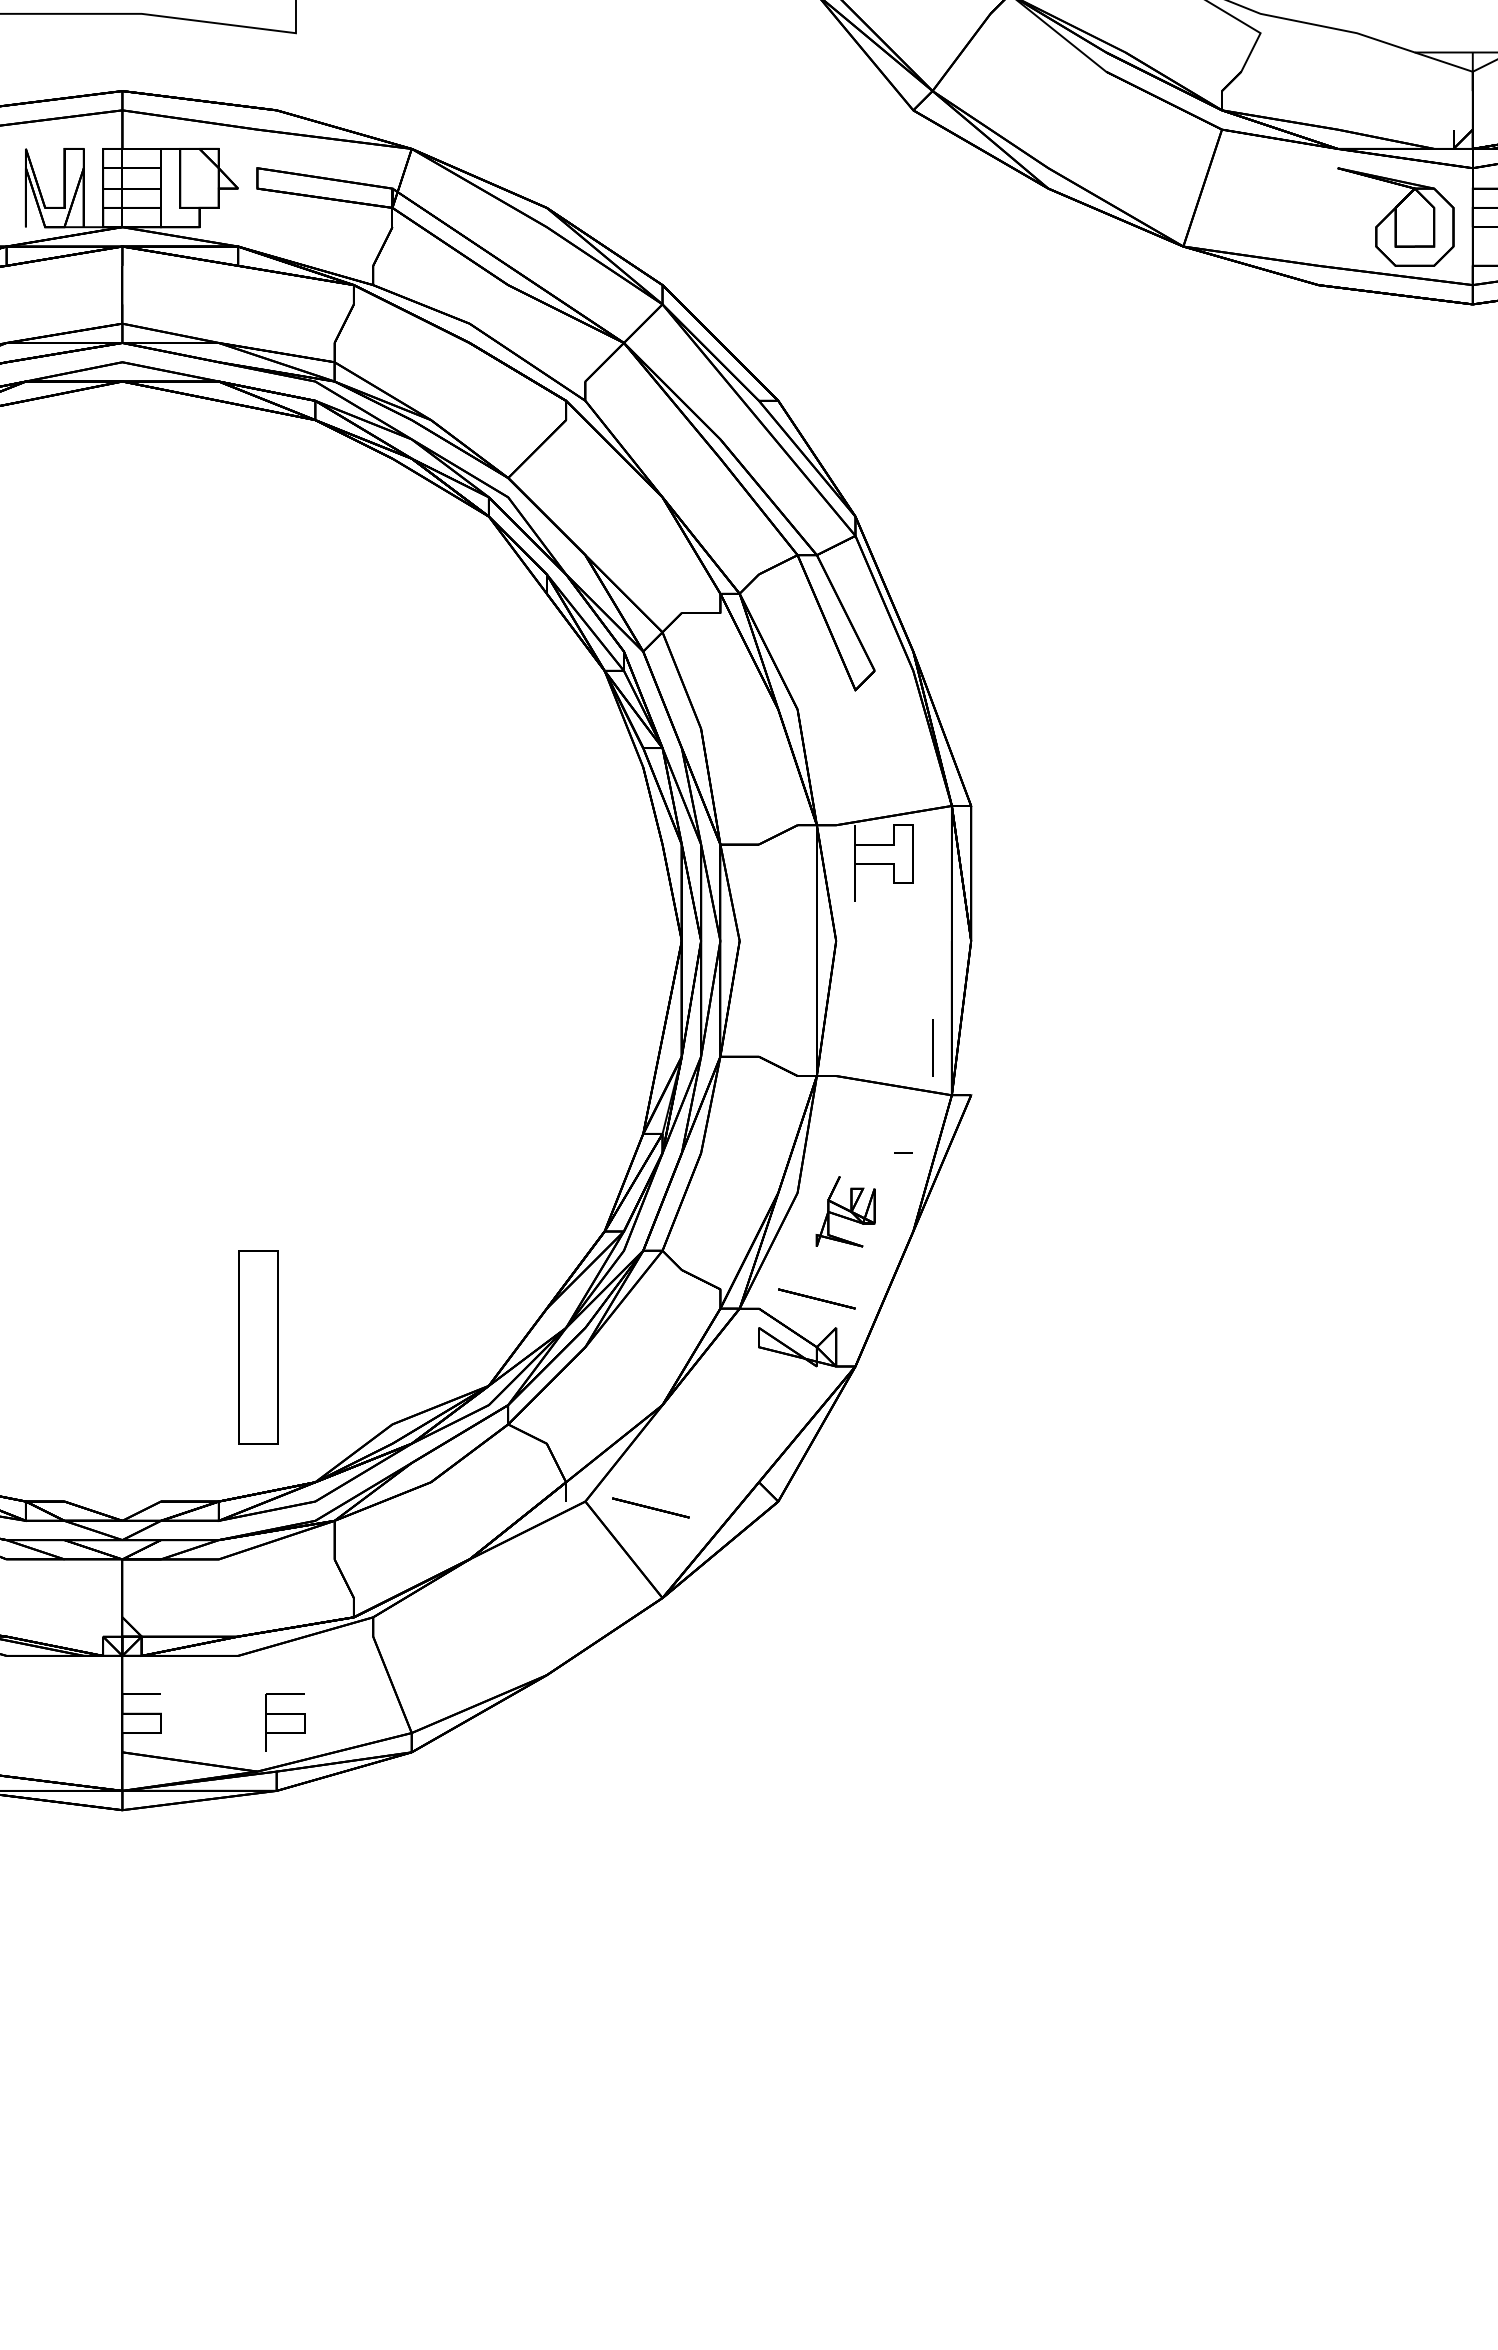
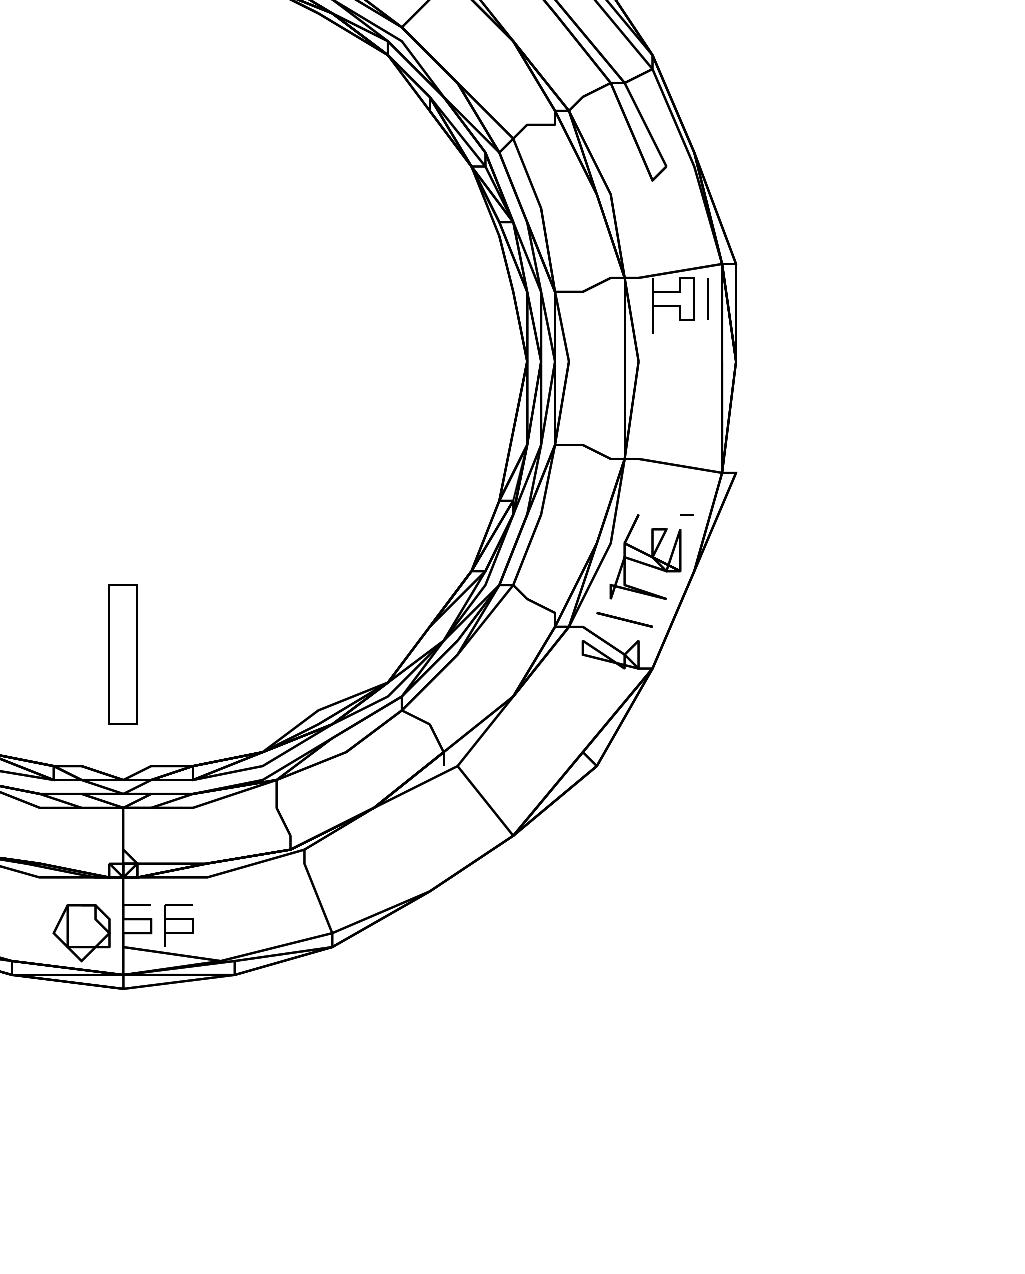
line: (932, 1047) -> (708, 298), moved
part: (845, 1211) -> (645, 556), size x1.67
part: (258, 1347) -> (123, 654), moved
line: (650, 1507) -> (504, 770), removed
part: (285, 1722) -> (179, 925), moved
part: (64, 1732) -> (81, 932), added

